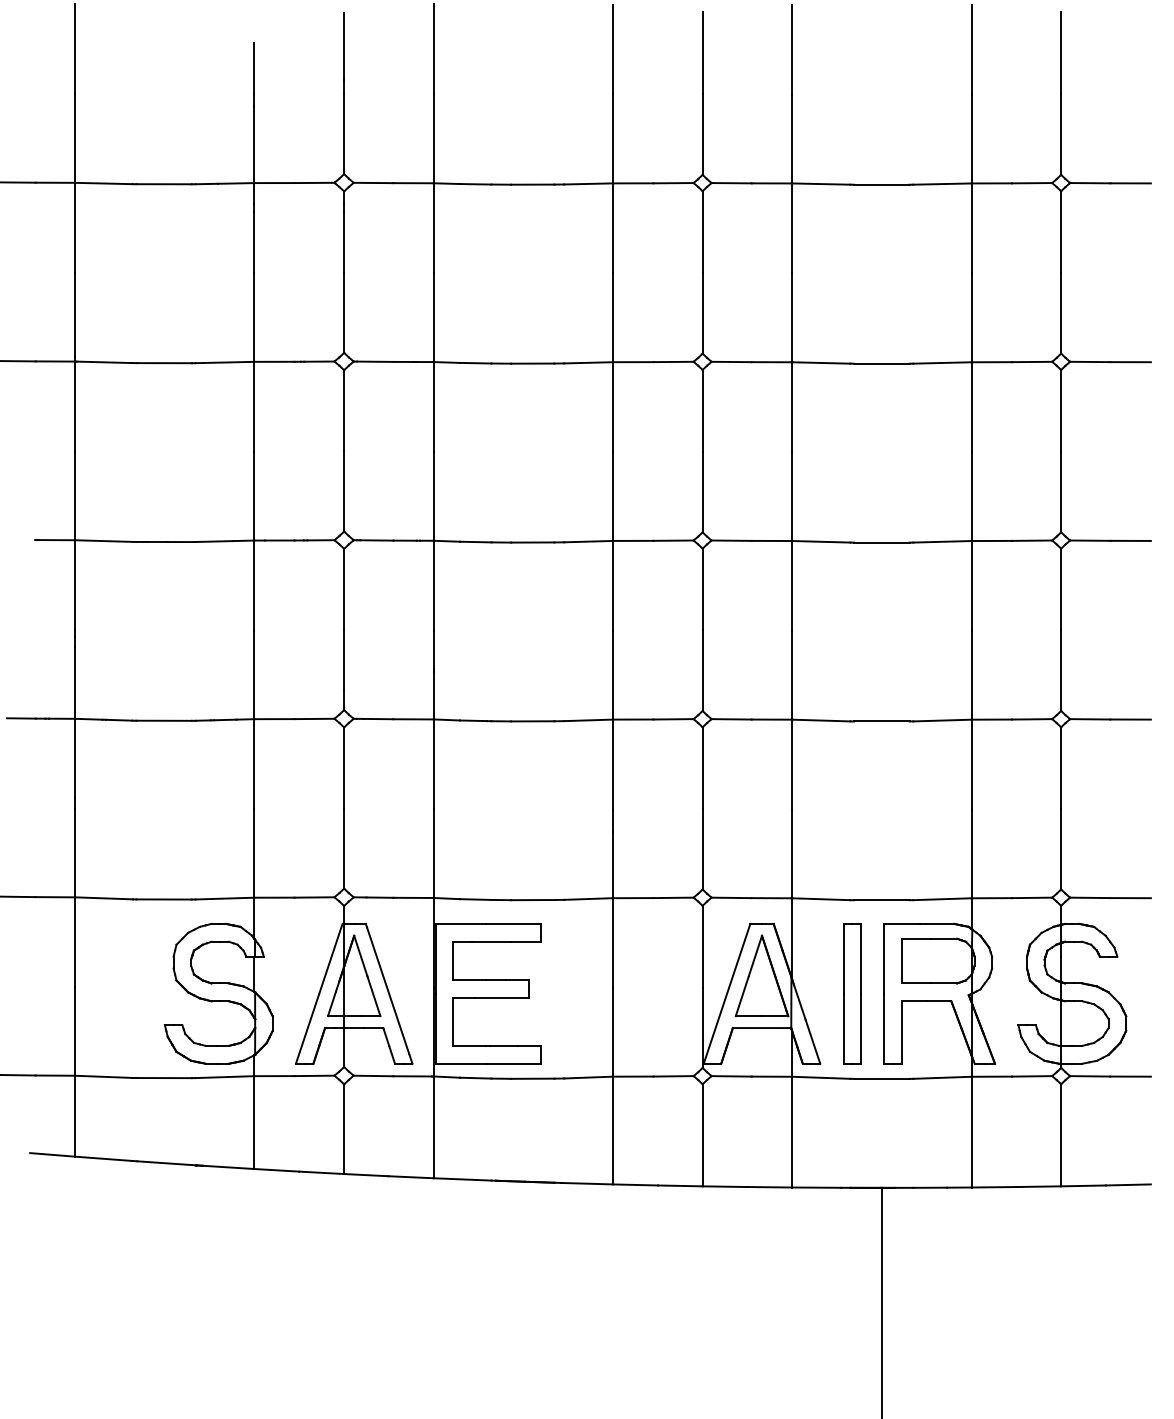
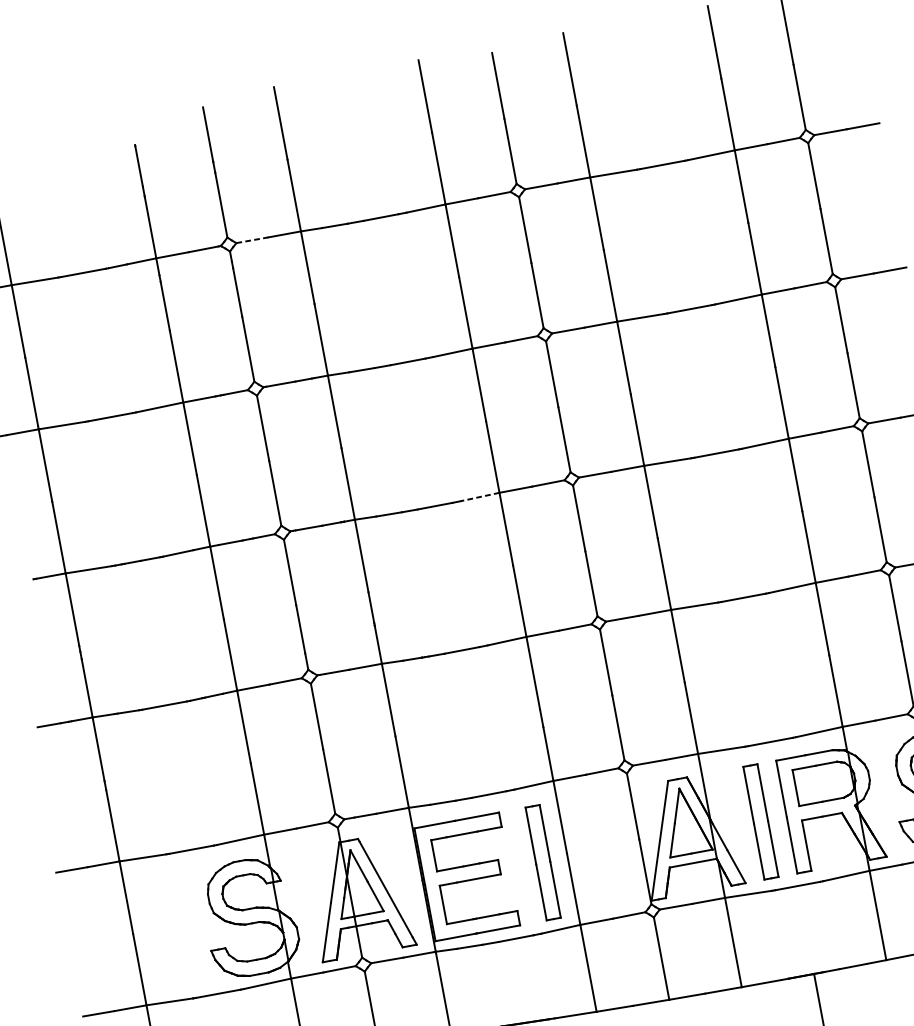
line: (373, 182) -> (252, 239), solid -> dashed
line: (588, 541) -> (479, 496), solid -> dashed
part: (582, 993) -> (543, 862), added

